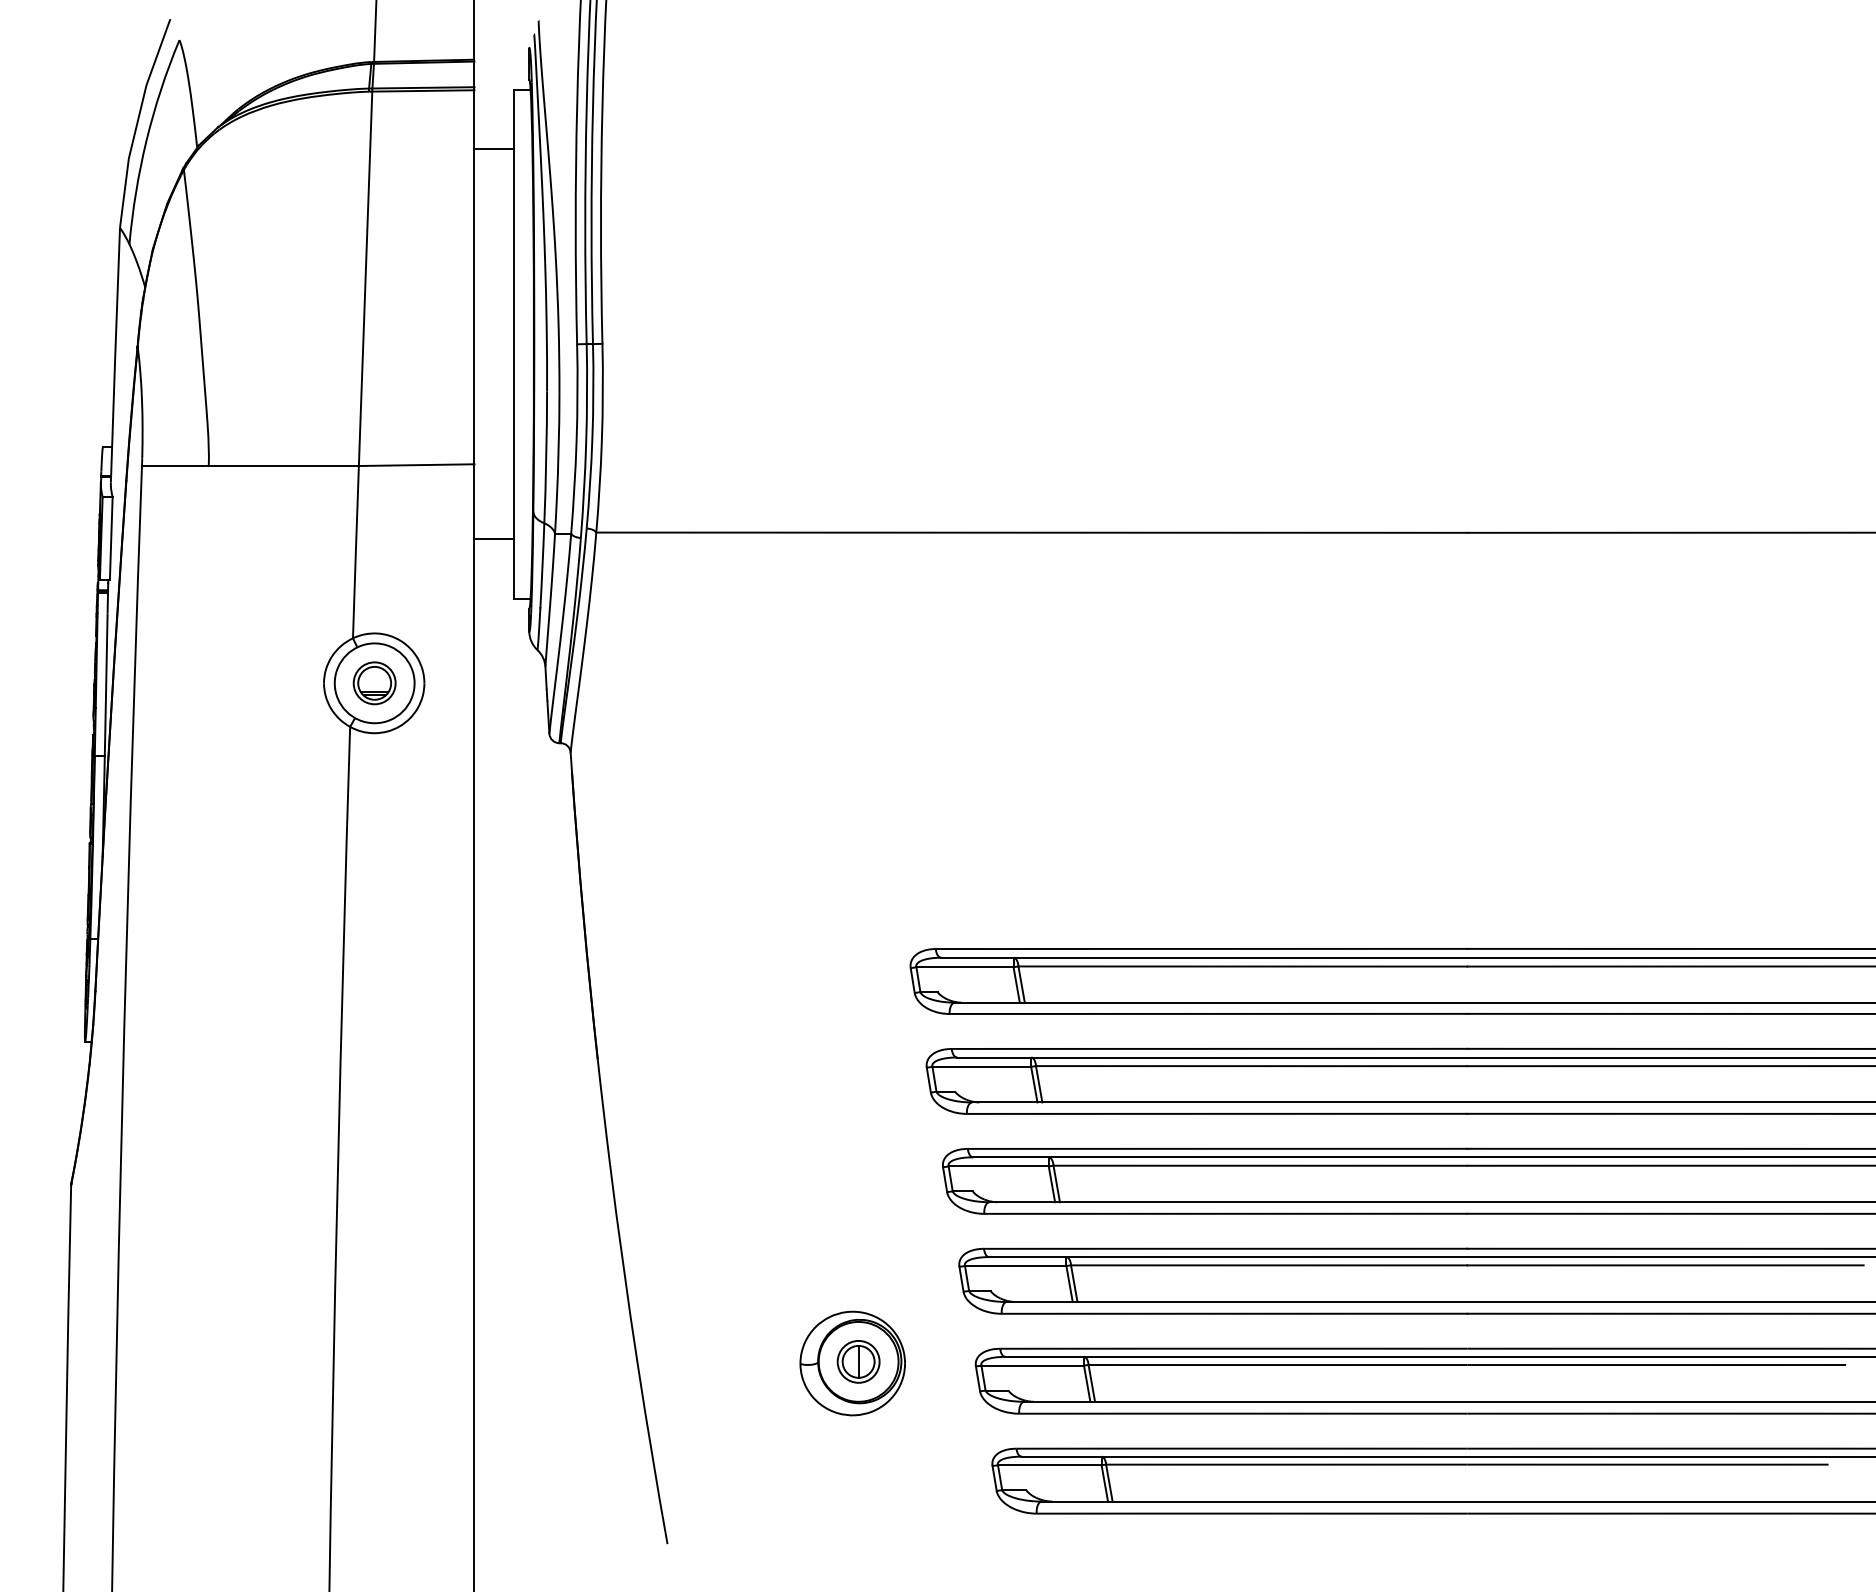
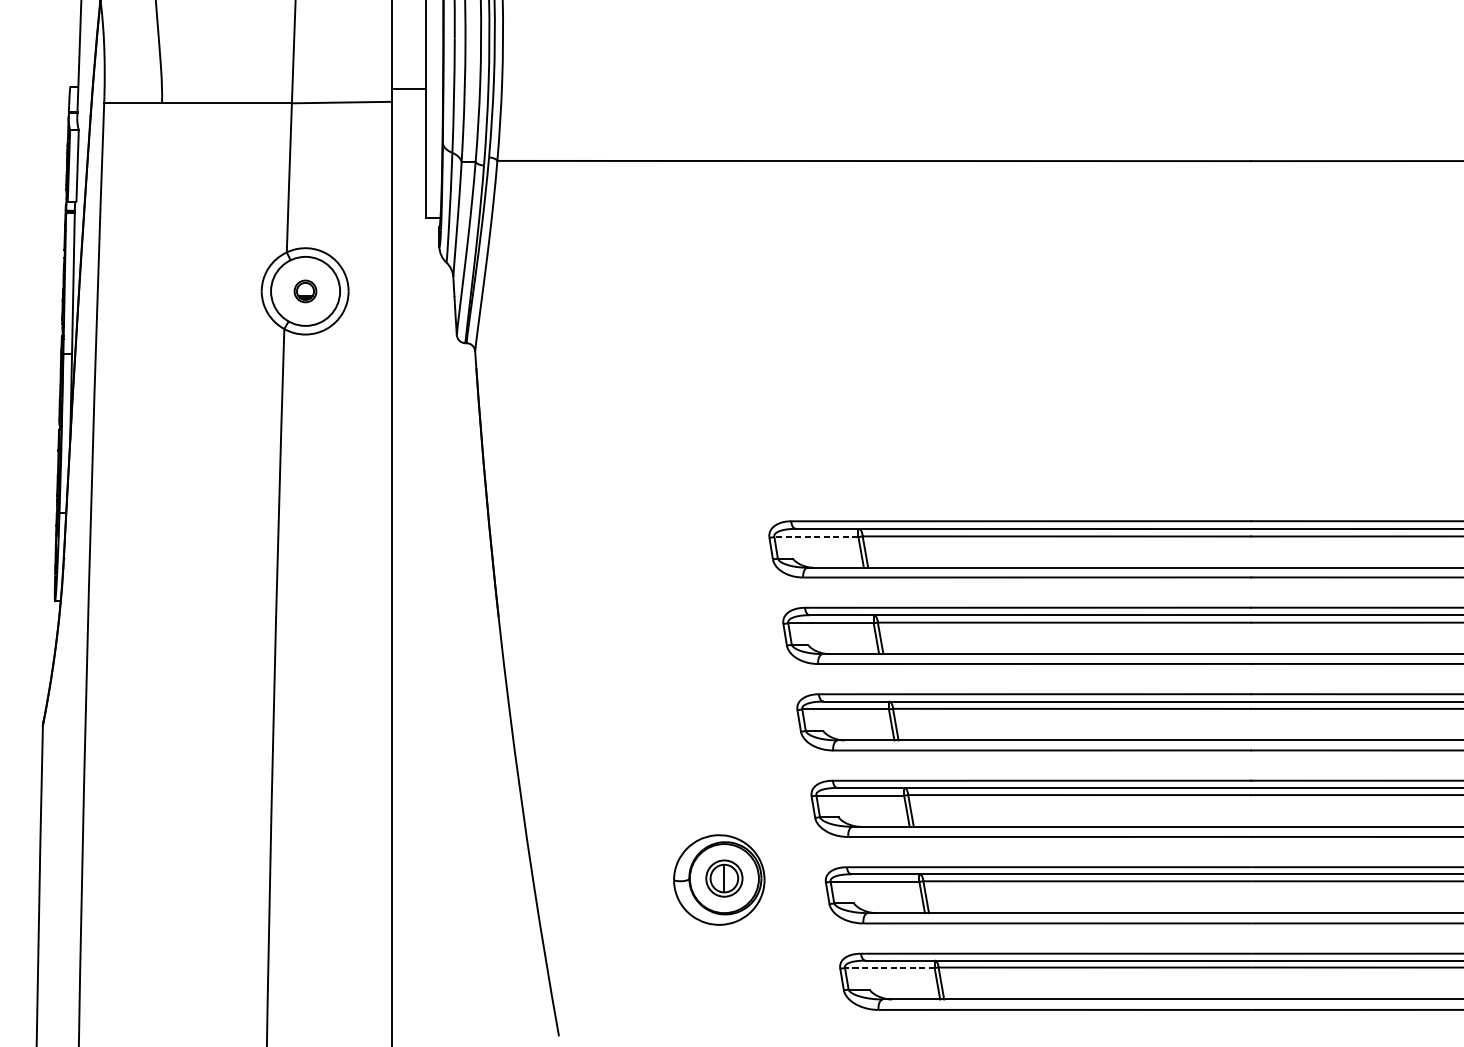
line: (494, 538) -> (409, 89), moved
part: (374, 683) -> (305, 291), size x0.6
line: (964, 967) -> (816, 537), solid -> dashed
line: (1049, 1465) -> (889, 968), solid -> dashed

